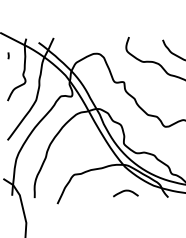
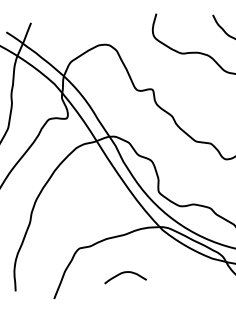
curve: (125, 191) -> (124, 273), moved

